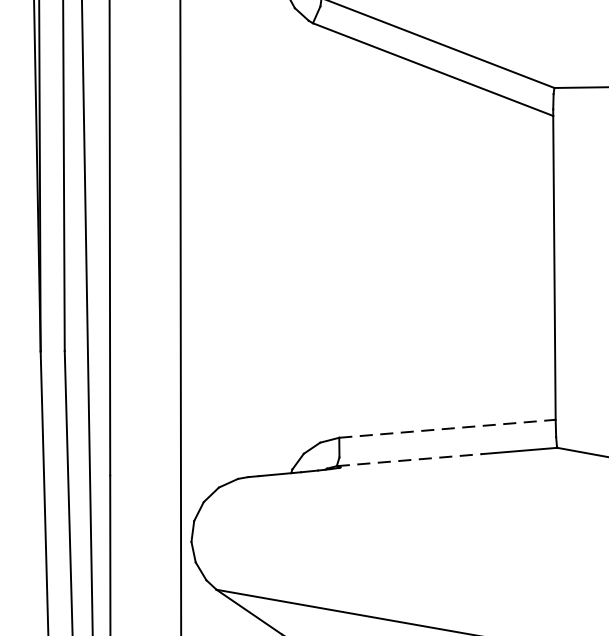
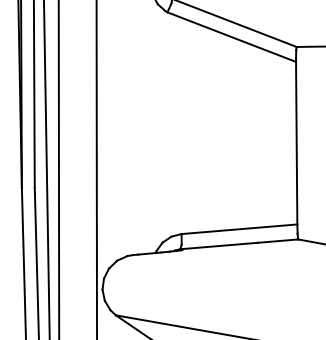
line: (447, 429) -> (239, 229), dashed -> solid
line: (410, 461) -> (219, 246), dashed -> solid

